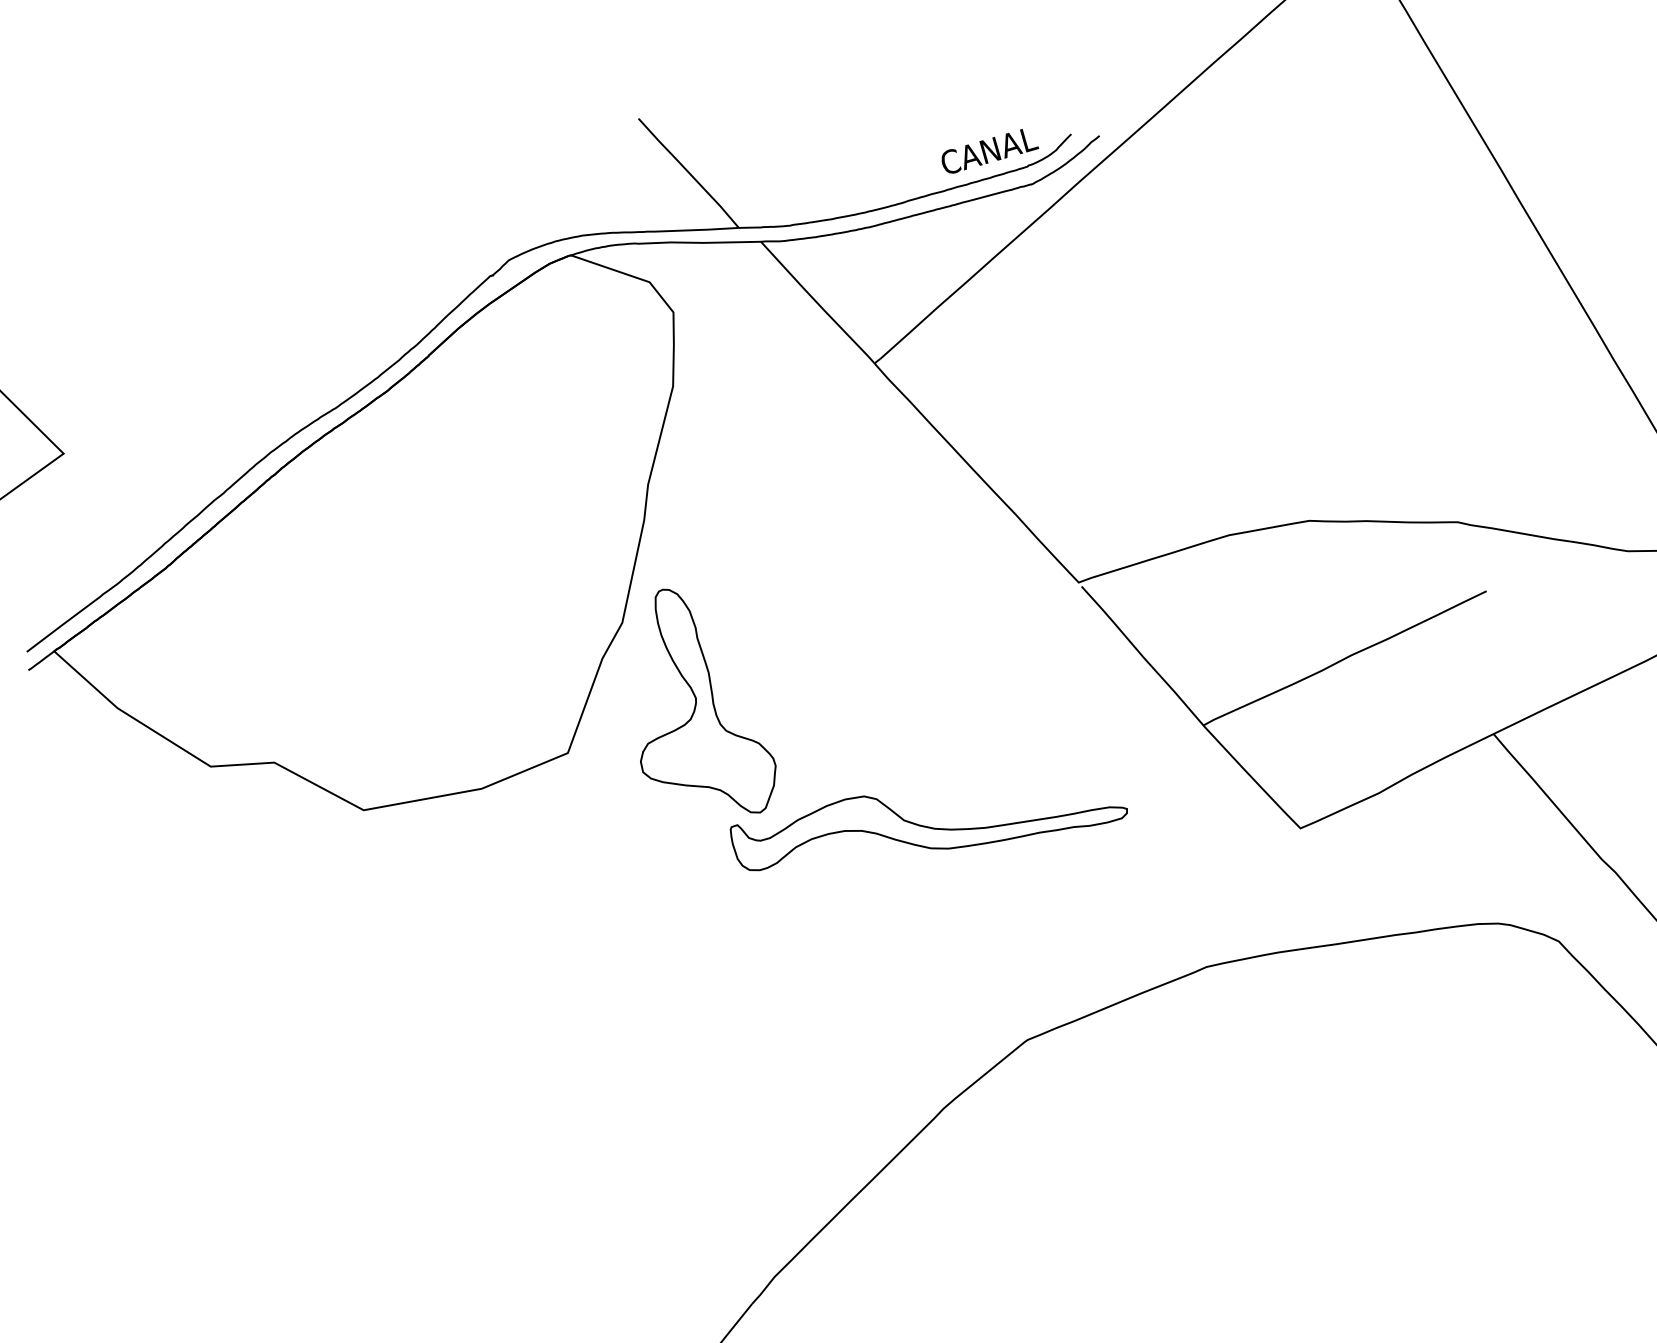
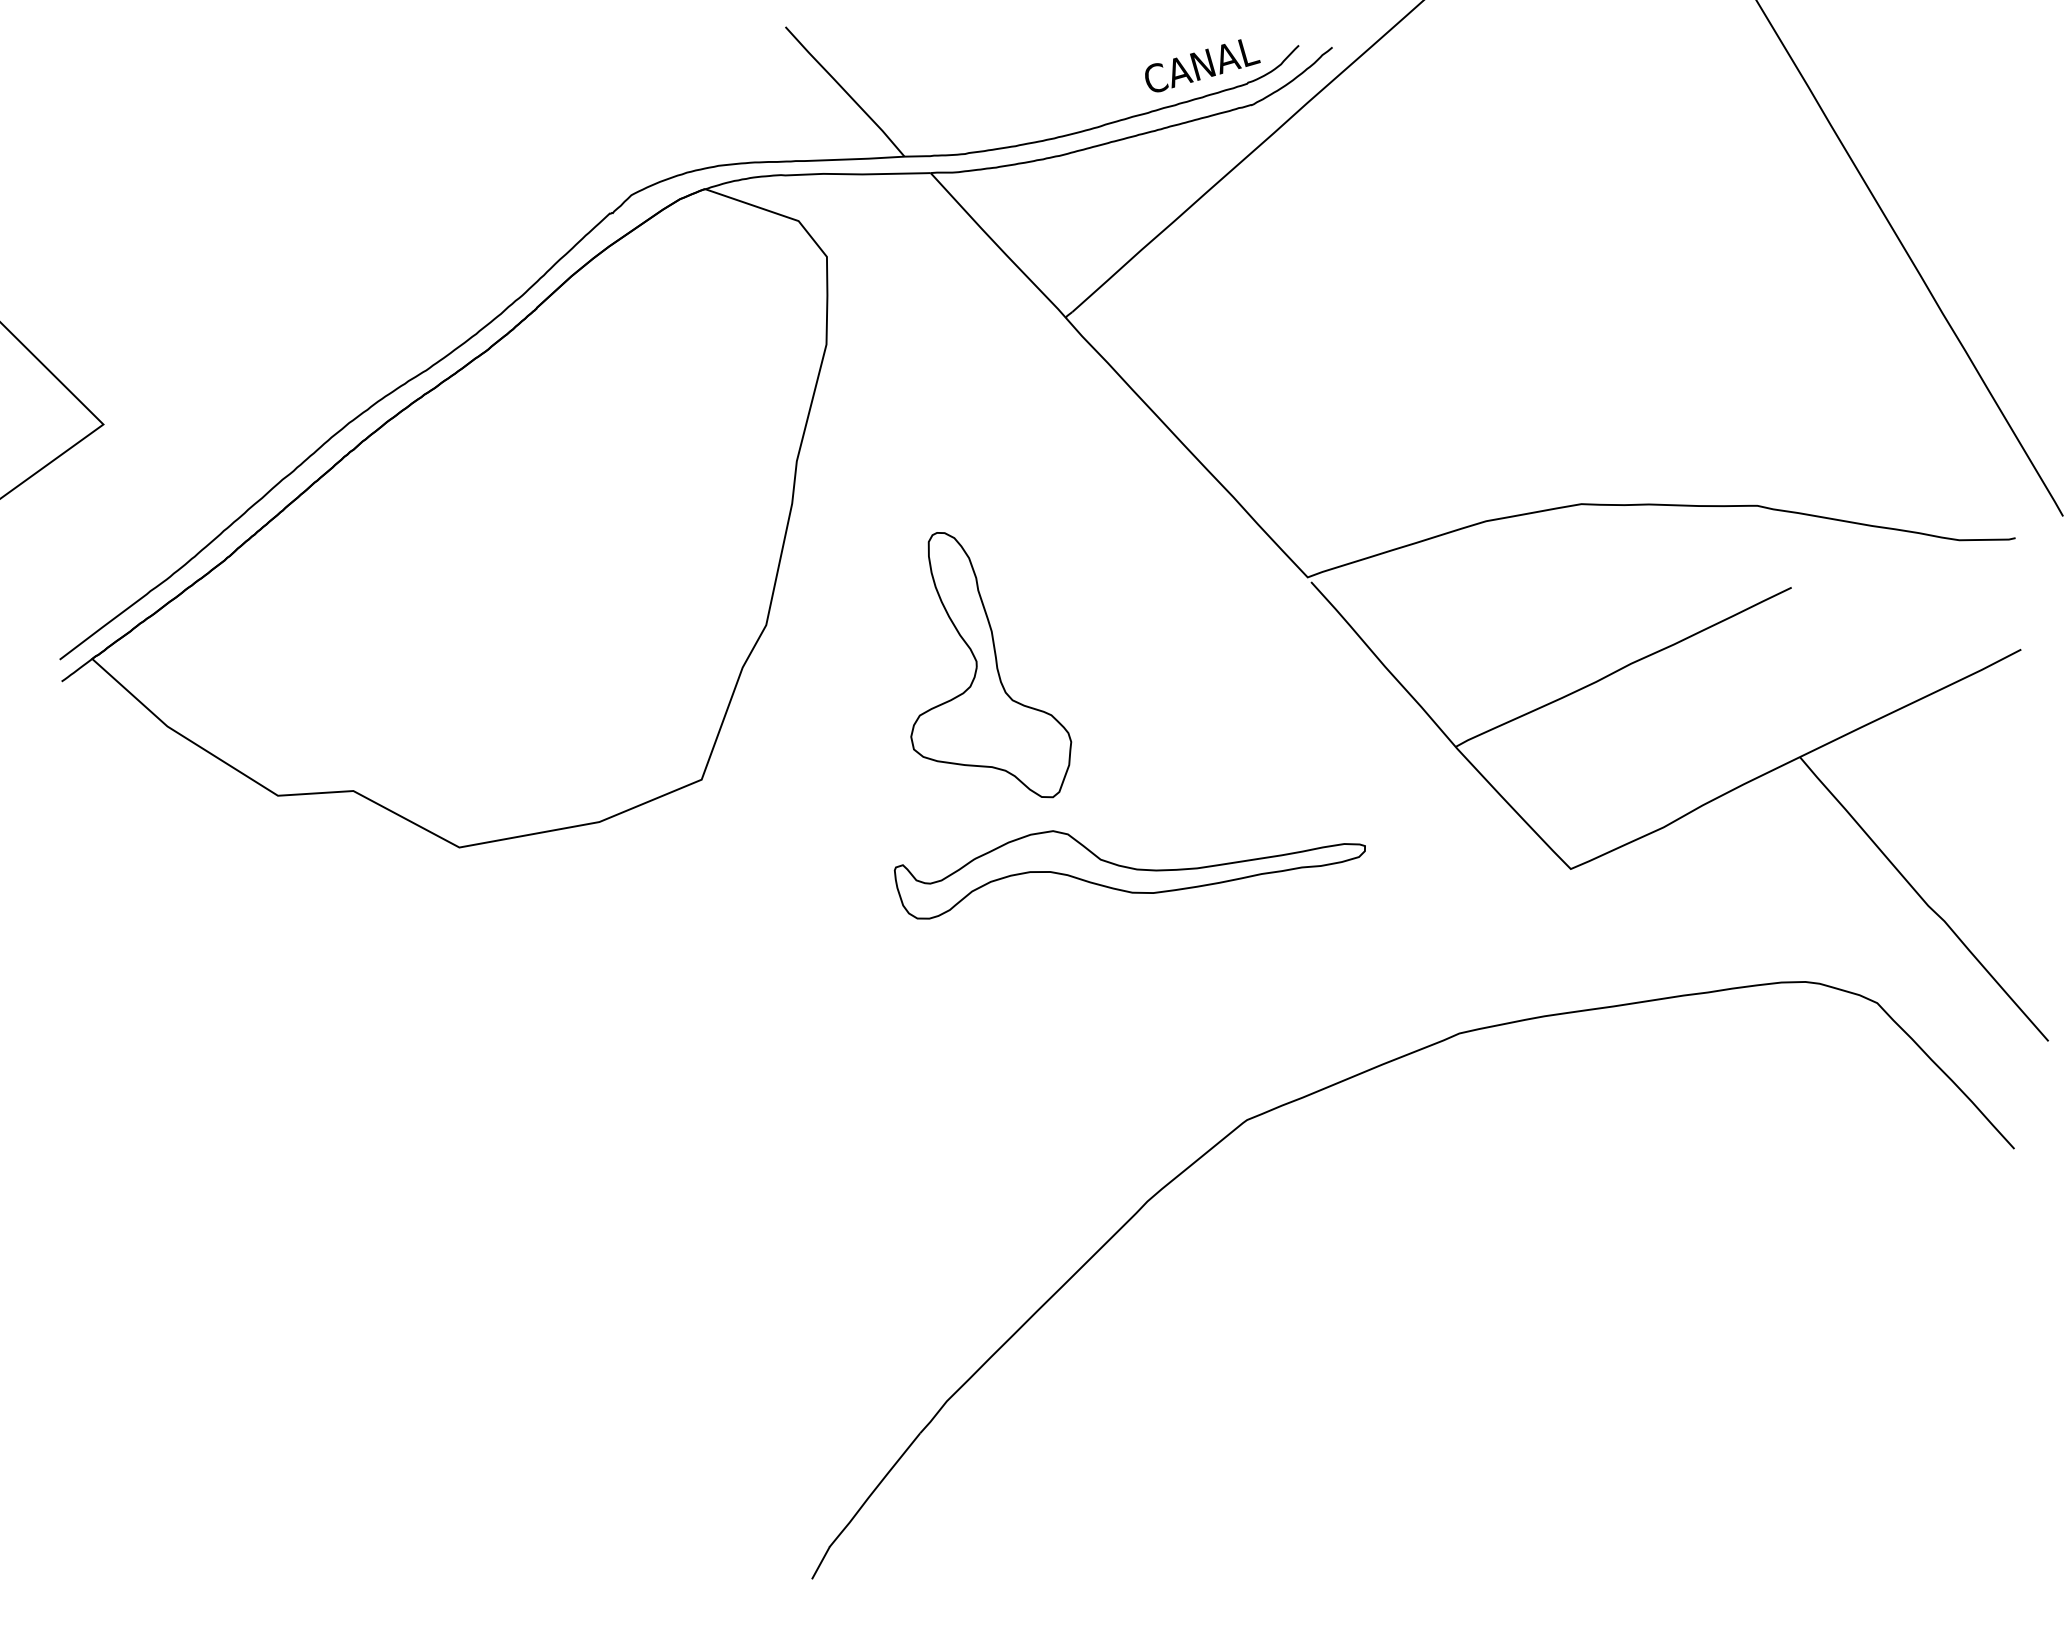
part: (708, 701) -> (991, 665), moved

